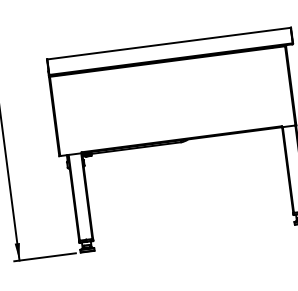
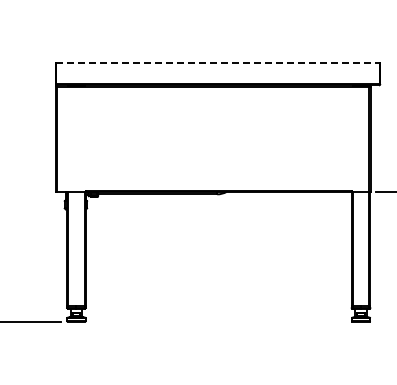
line: (169, 43) -> (218, 63), solid -> dashed

